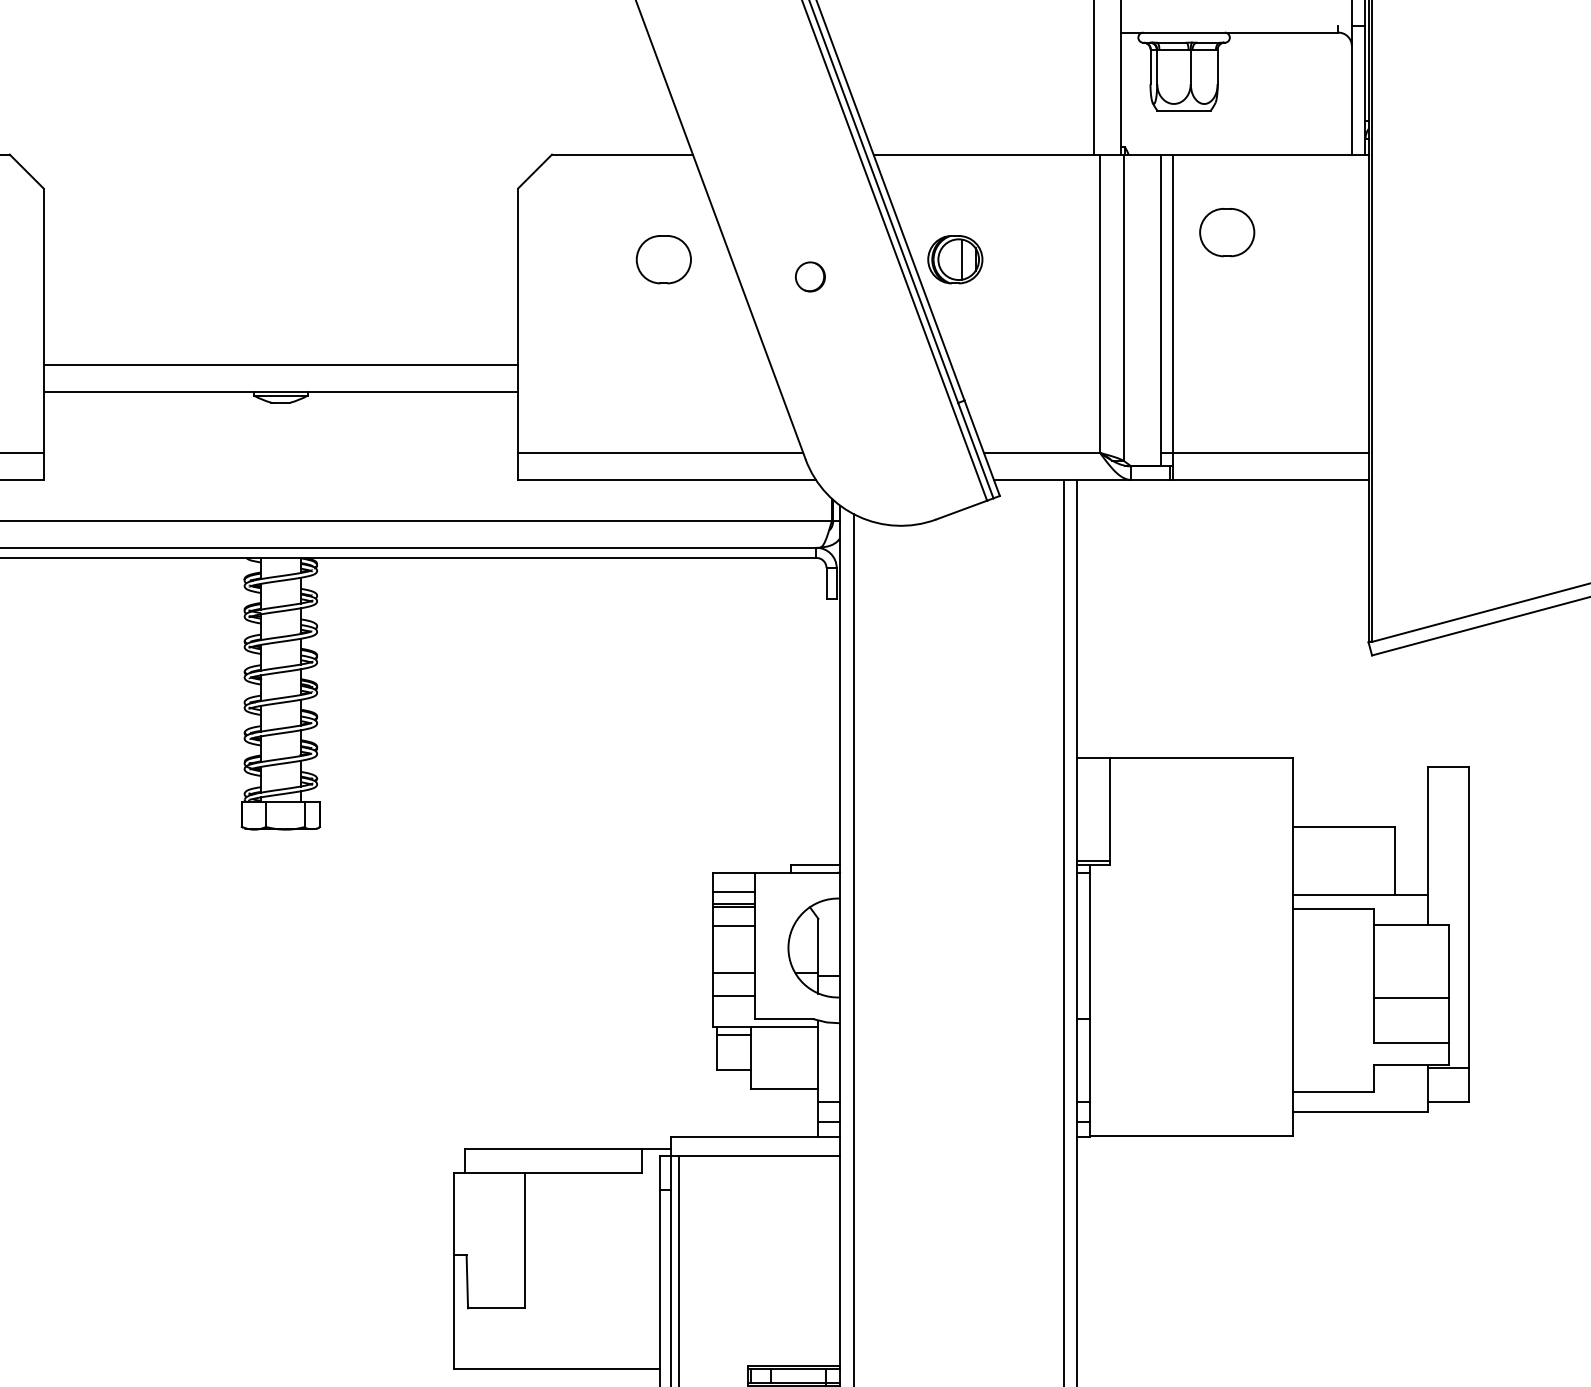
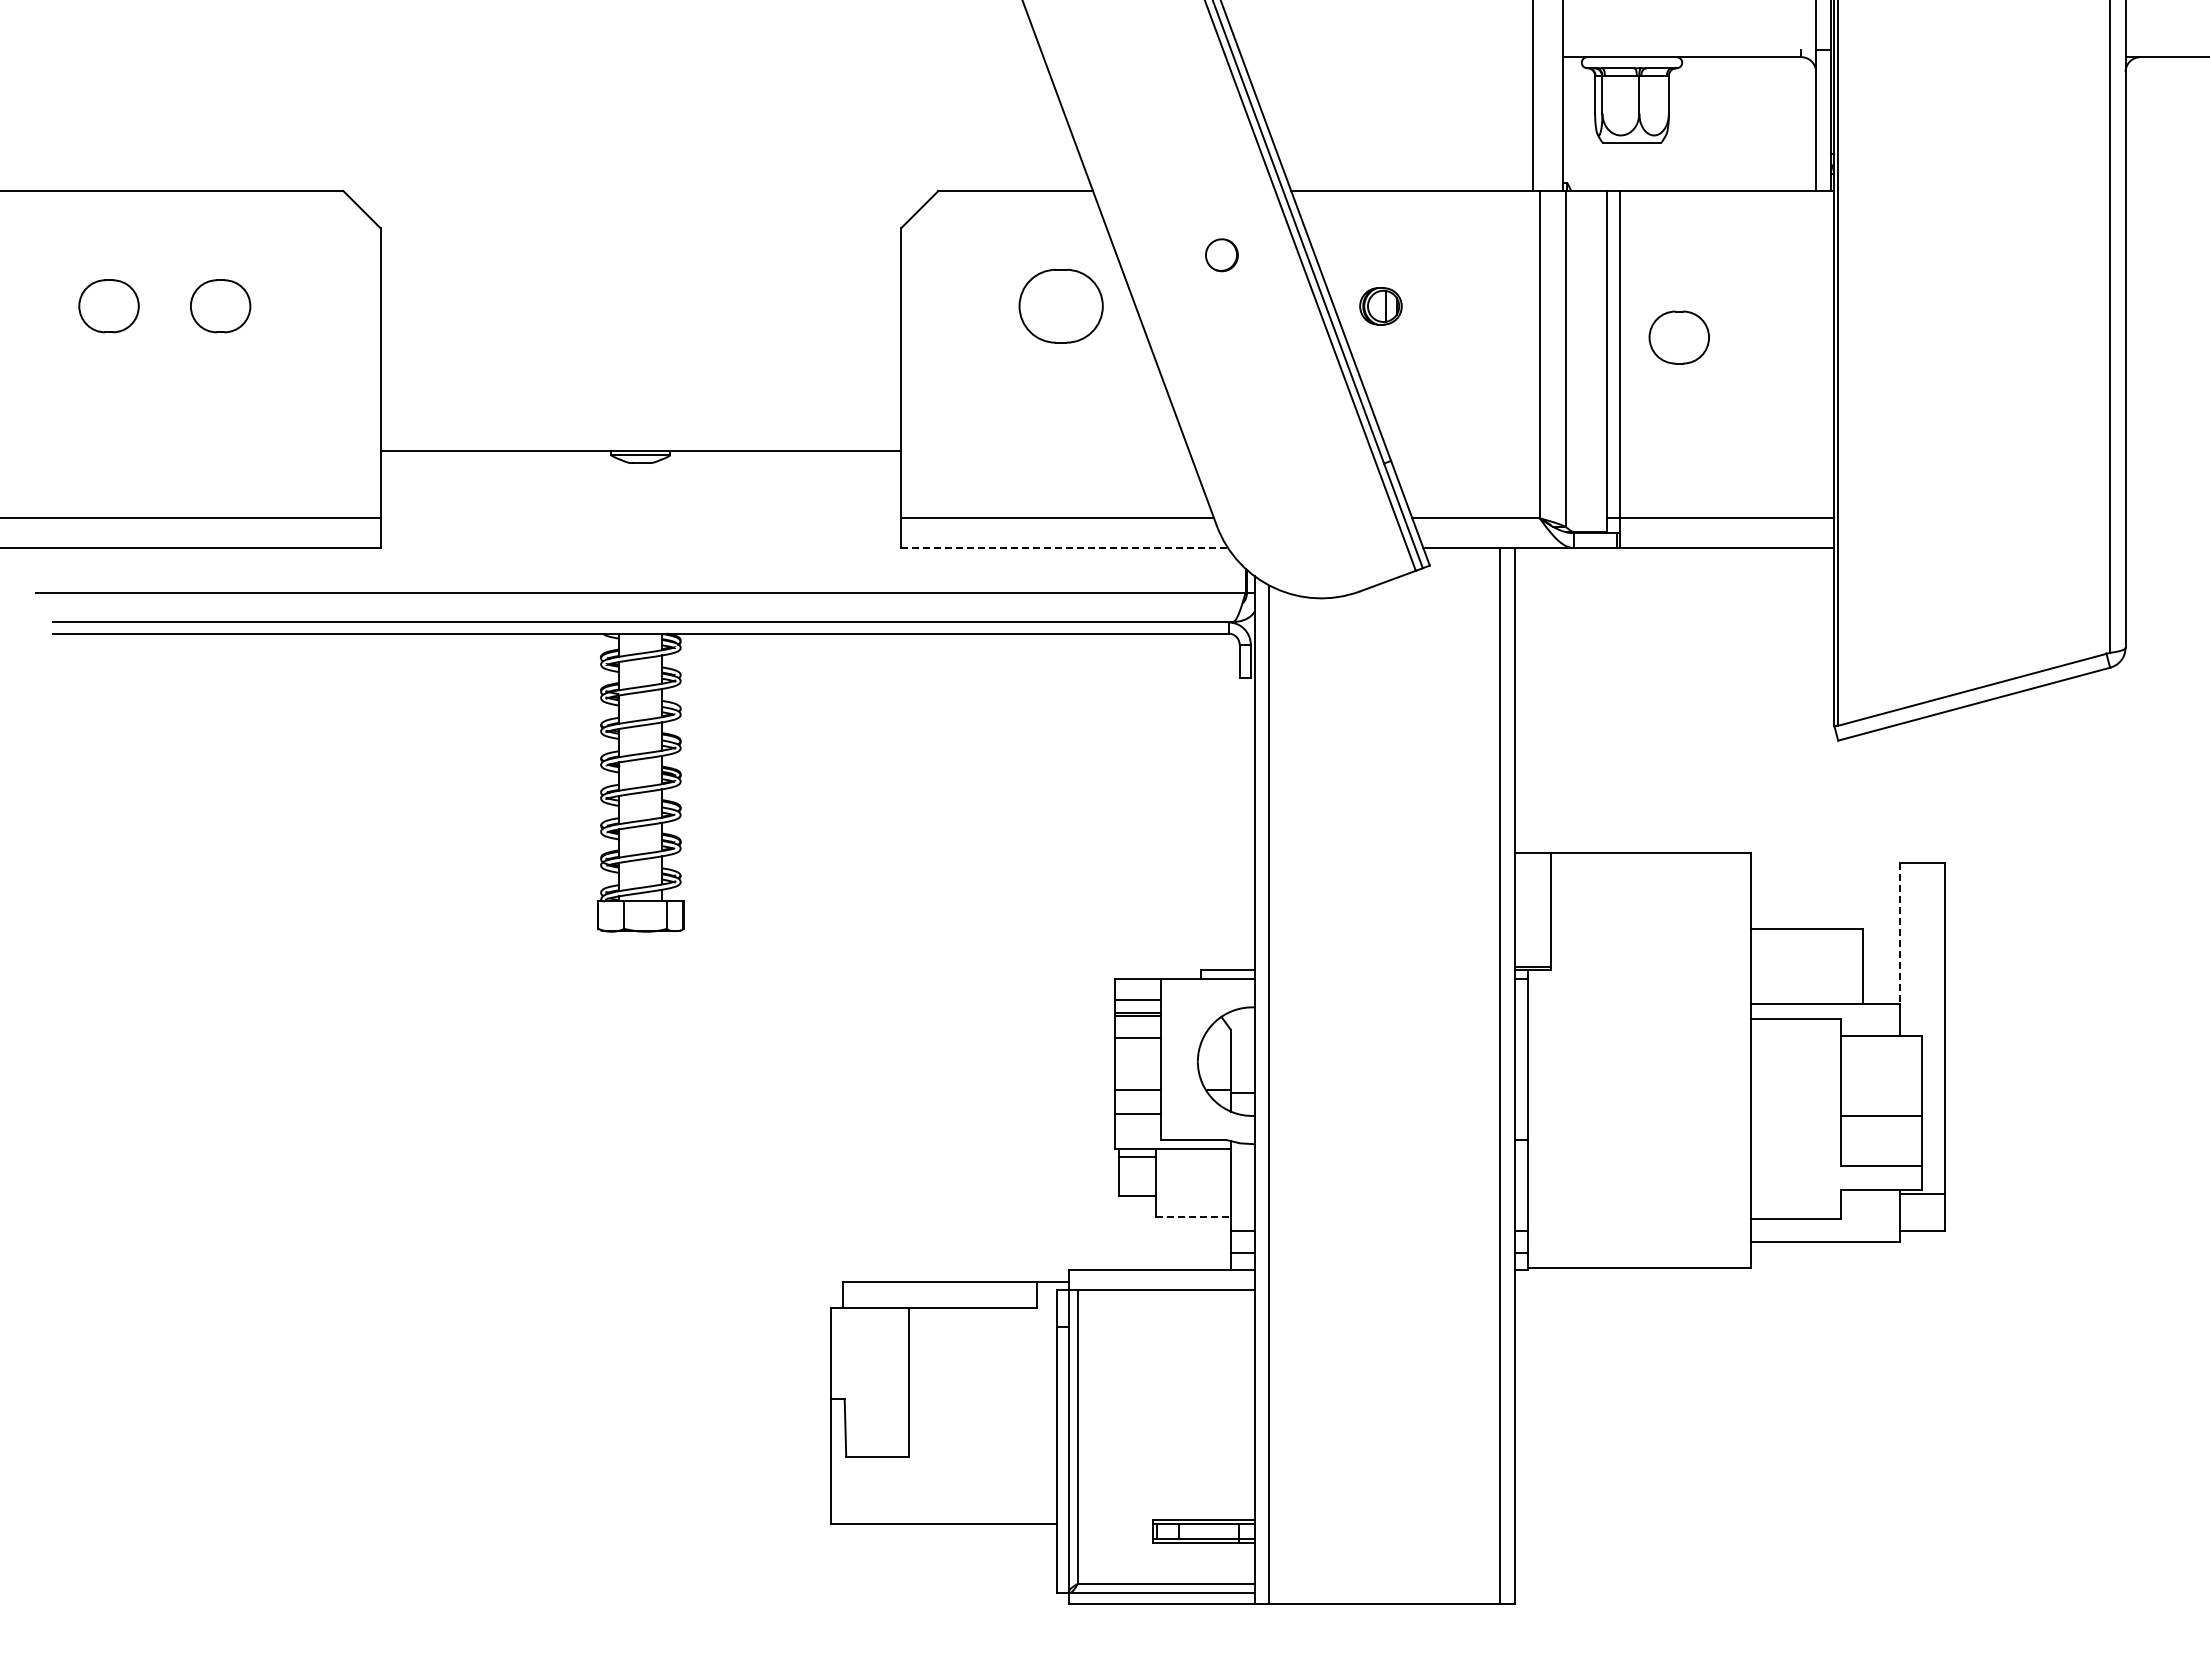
part: (1226, 232) -> (1678, 337), moved
part: (663, 259) -> (1060, 306), size x1.4
part: (954, 259) -> (1380, 306), size x0.7
part: (810, 277) -> (1221, 255), moved
line: (280, 364) -> (640, 421), removed
line: (667, 480) -> (1065, 548), solid -> dashed
line: (1428, 831) -> (1900, 933), solid -> dashed
line: (785, 1089) -> (1194, 1216), solid -> dashed

